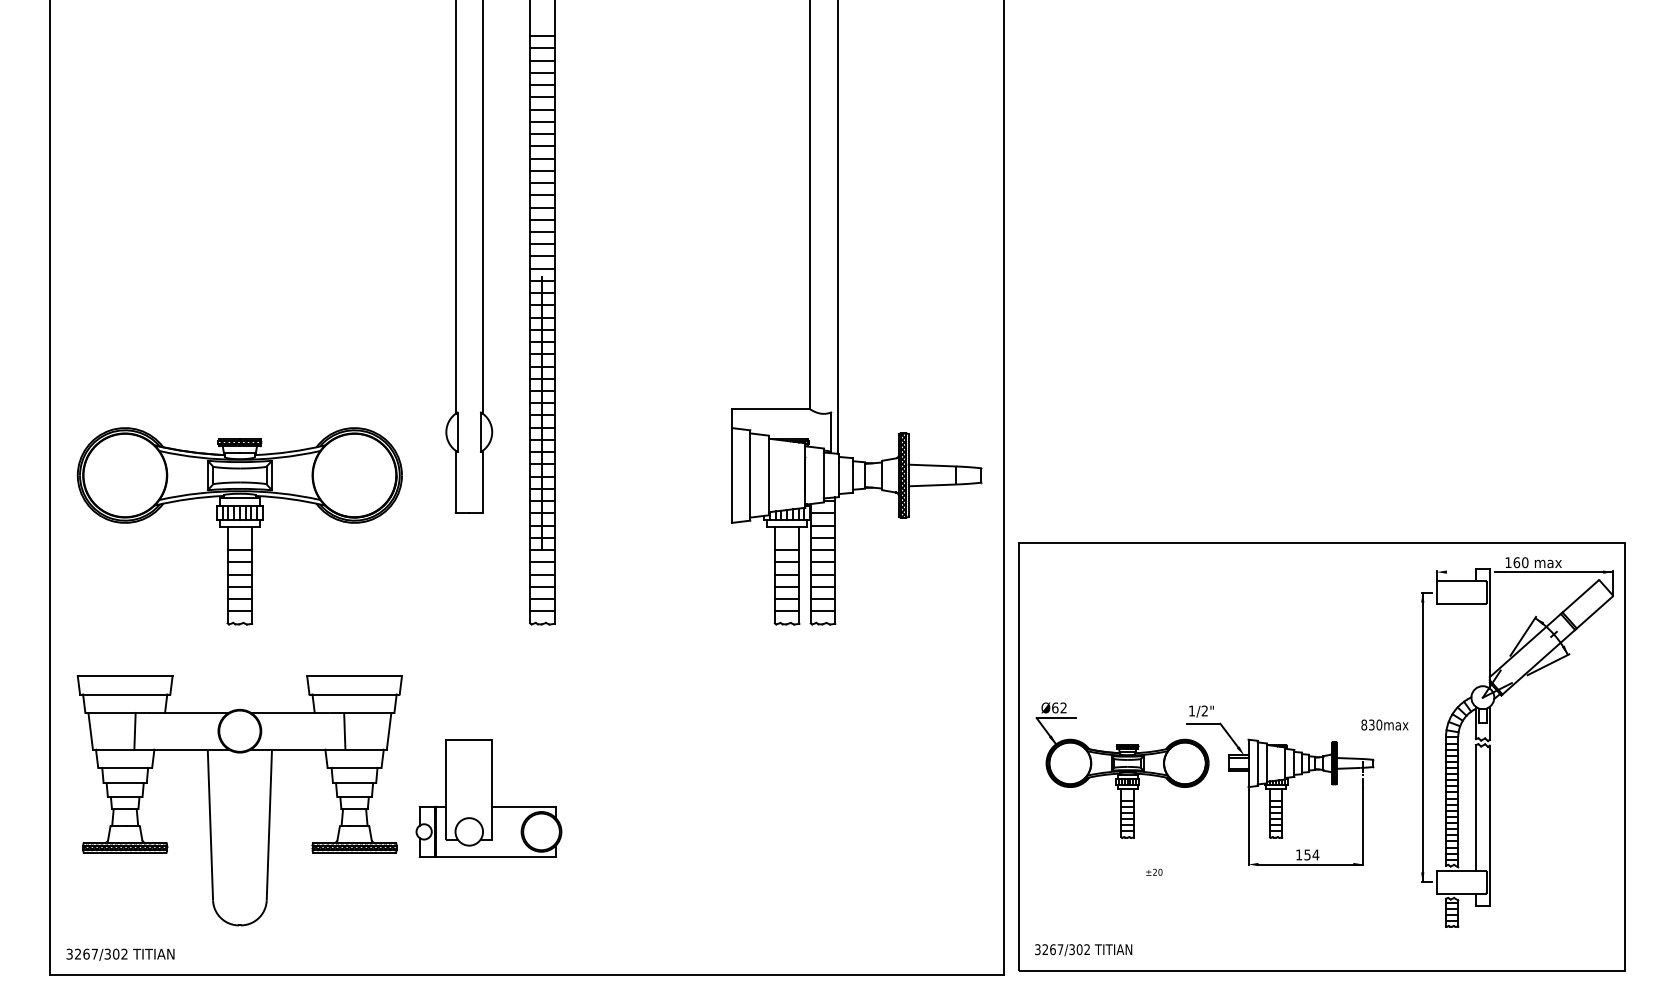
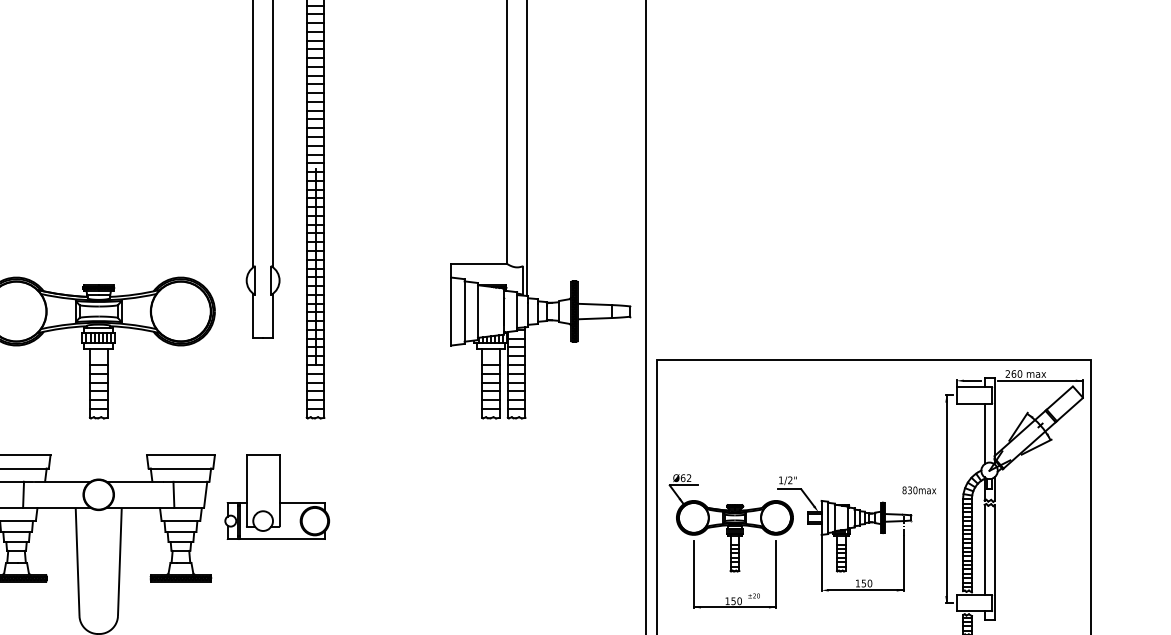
text: (1508, 562) -> (1007, 373), 160 -> 260
line: (1458, 572) -> (972, 381), added
line: (1475, 645) -> (984, 433), added
part: (488, 798) -> (276, 497), moved
text: (1315, 854) -> (869, 583), 154 -> 150
part: (1127, 874) -> (734, 597), added

